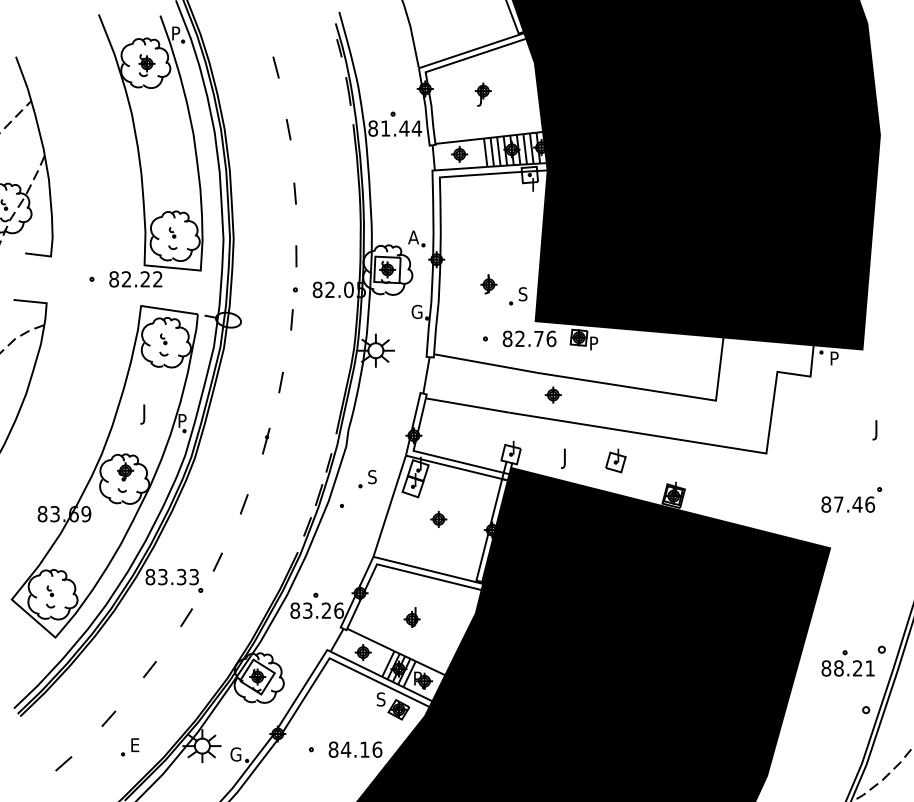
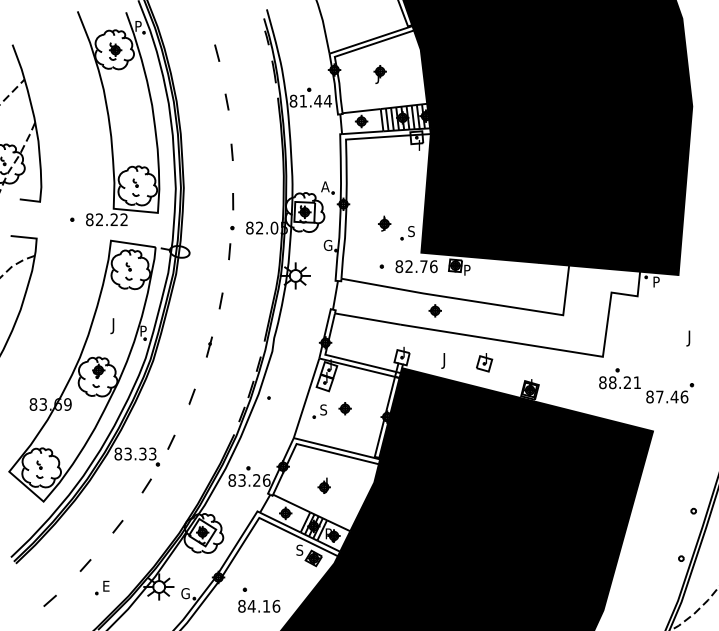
part: (367, 479) -> (319, 411), moved
part: (847, 663) -> (619, 378), moved
text: (355, 749) -> (259, 606), moved

